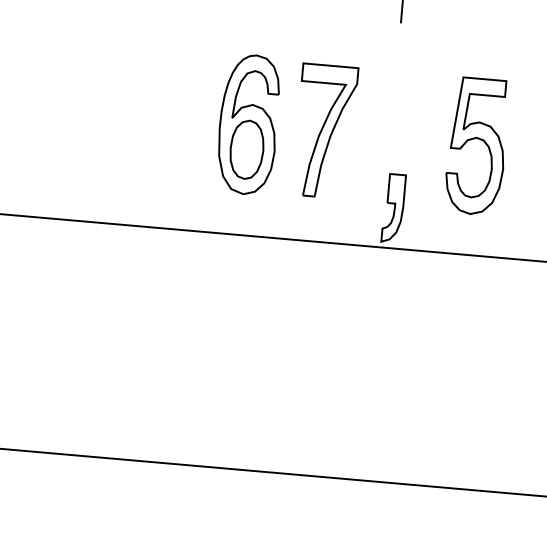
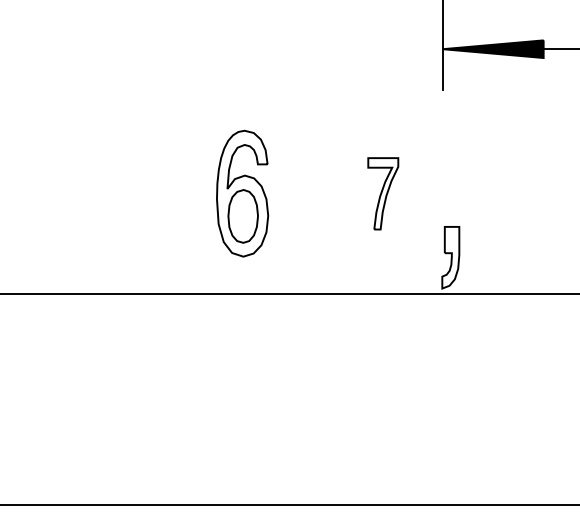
part: (248, 124) -> (242, 193), moved
part: (325, 131) -> (383, 193), size x0.6
part: (479, 140) -> (522, 189), removed

